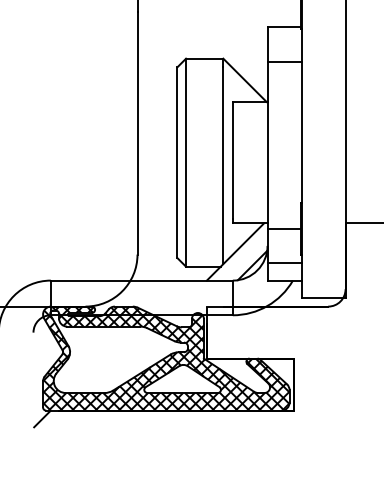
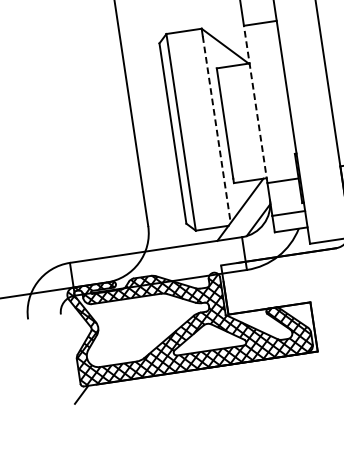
line: (267, 144) -> (255, 103), solid -> dashed
line: (223, 165) -> (216, 129), solid -> dashed

